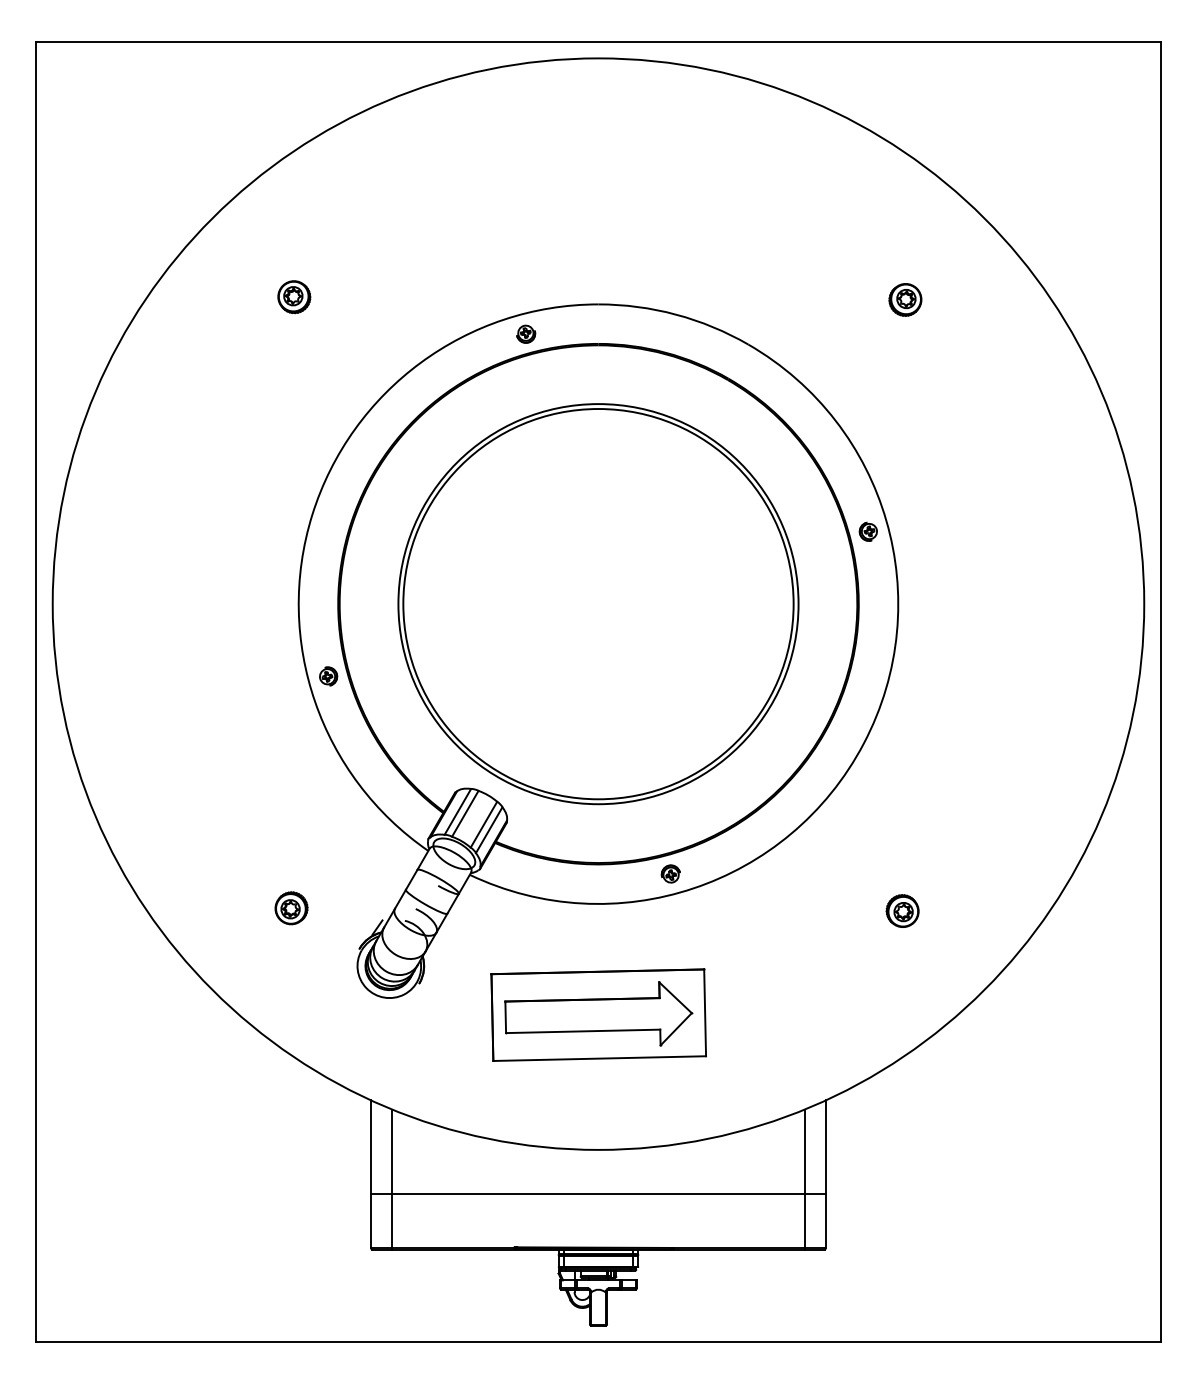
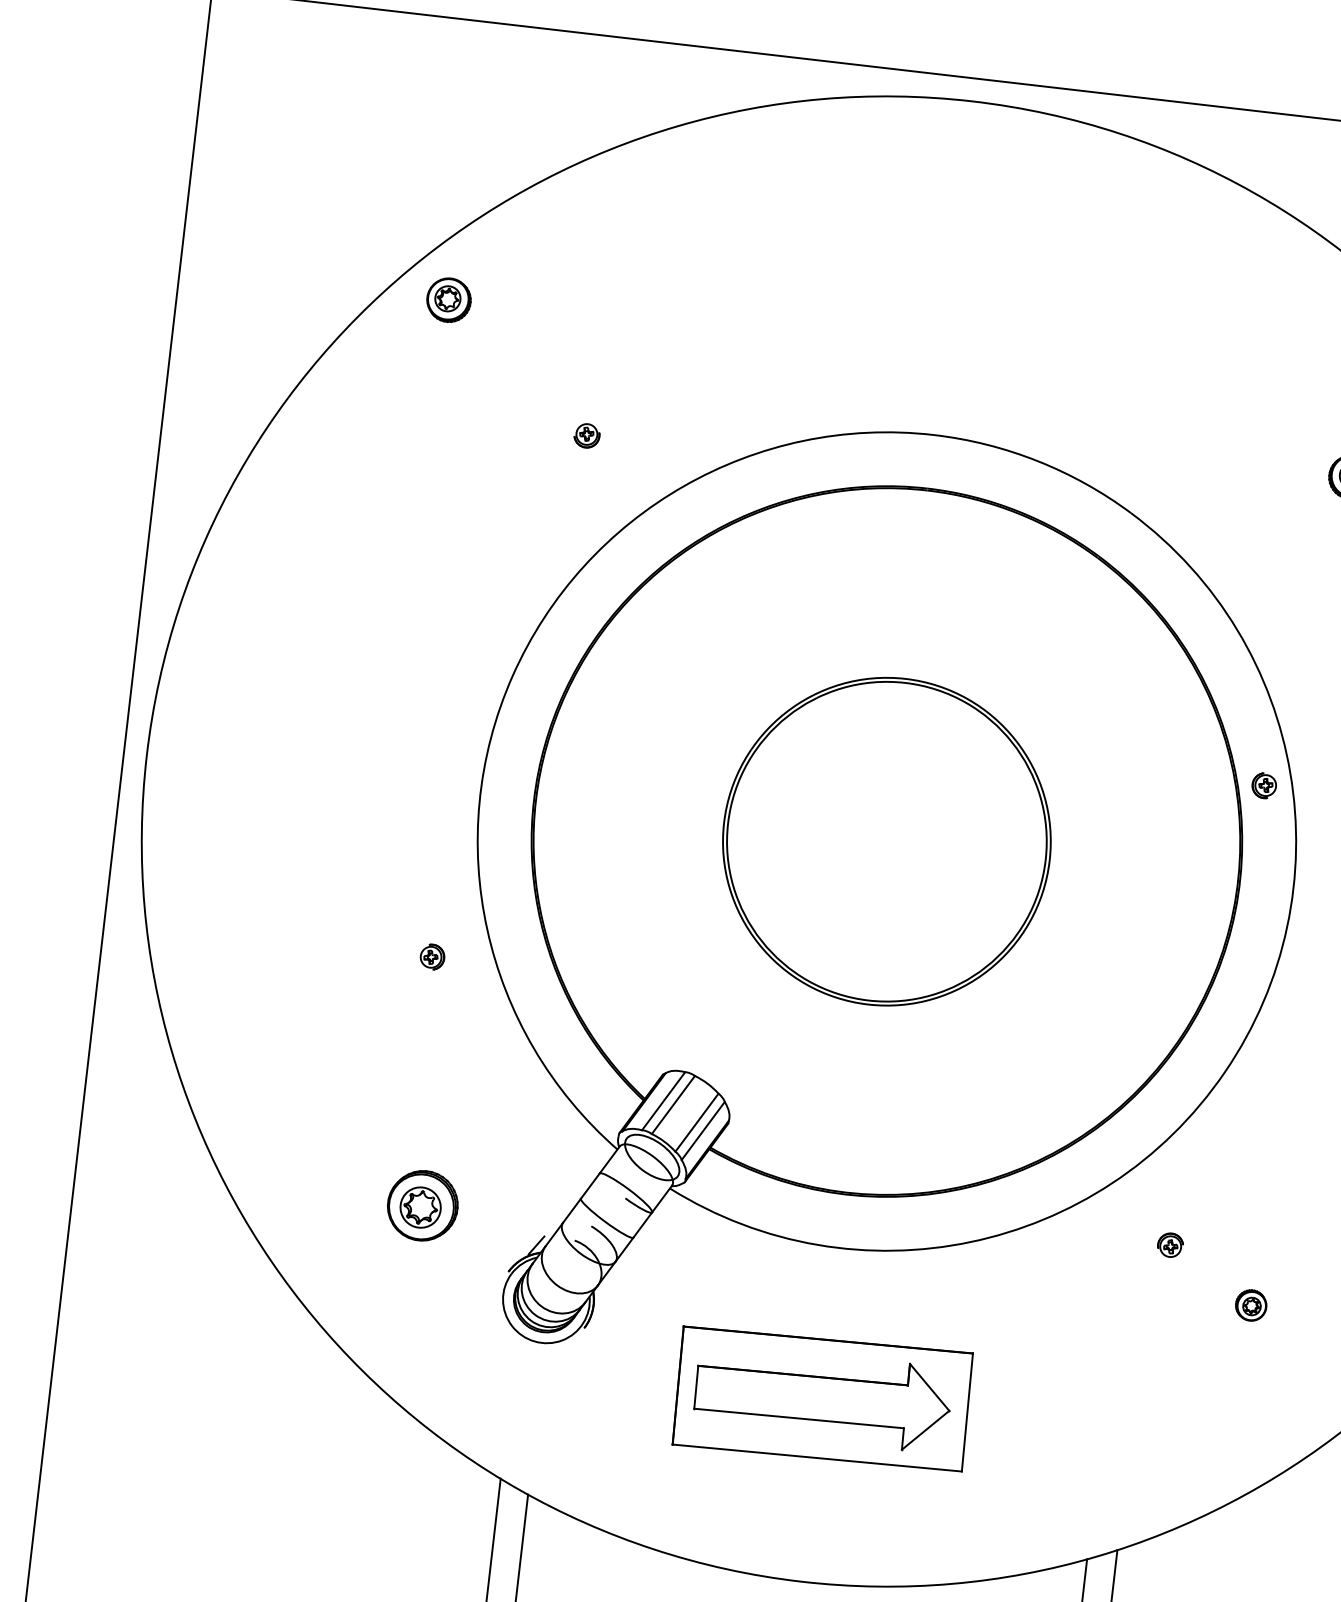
part: (294, 297) -> (449, 300), moved
part: (526, 333) -> (587, 434), moved
part: (598, 604) -> (886, 842), size x0.6
part: (328, 676) -> (432, 957), moved
part: (670, 873) -> (1170, 1244), moved
part: (291, 908) -> (422, 1206), size x1.6
part: (902, 910) -> (1251, 1304), size x0.7

